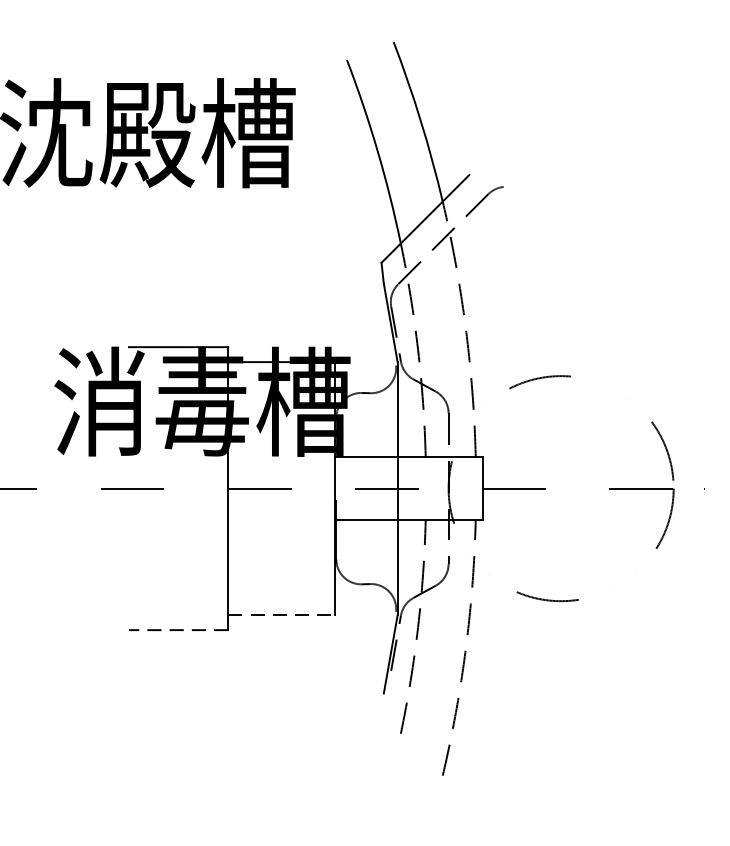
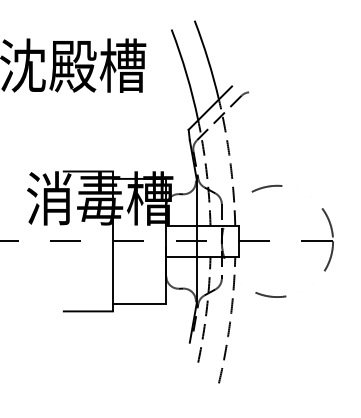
line: (282, 616) -> (139, 304), dashed -> solid
line: (178, 630) -> (88, 311), dashed -> solid

